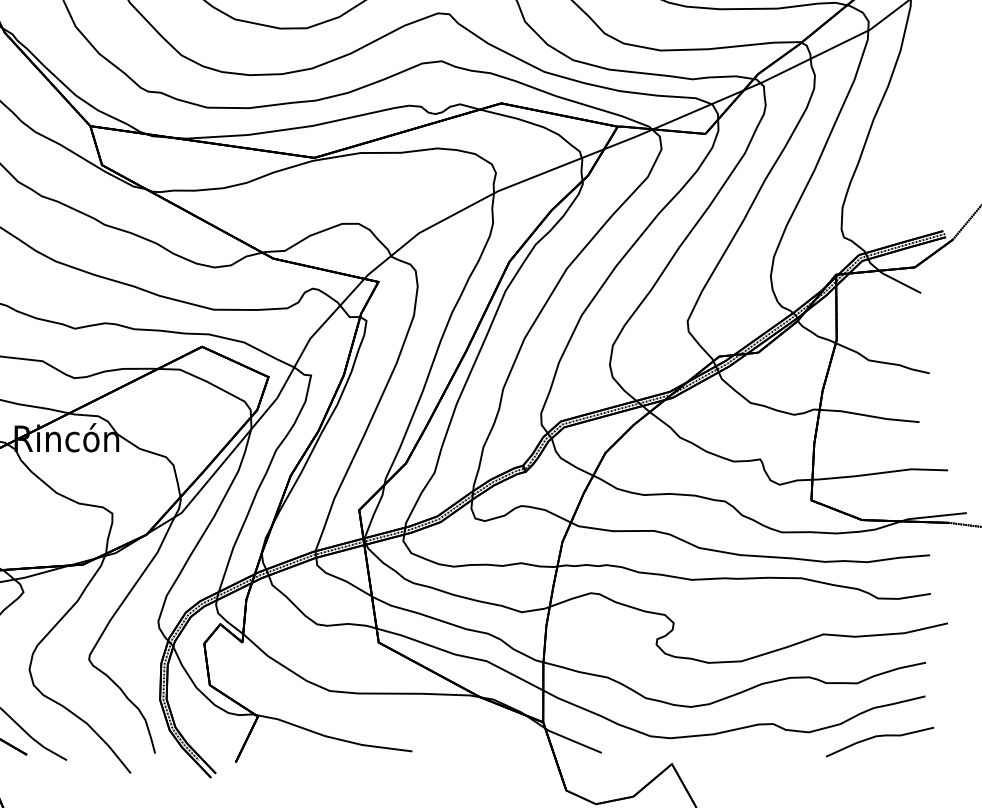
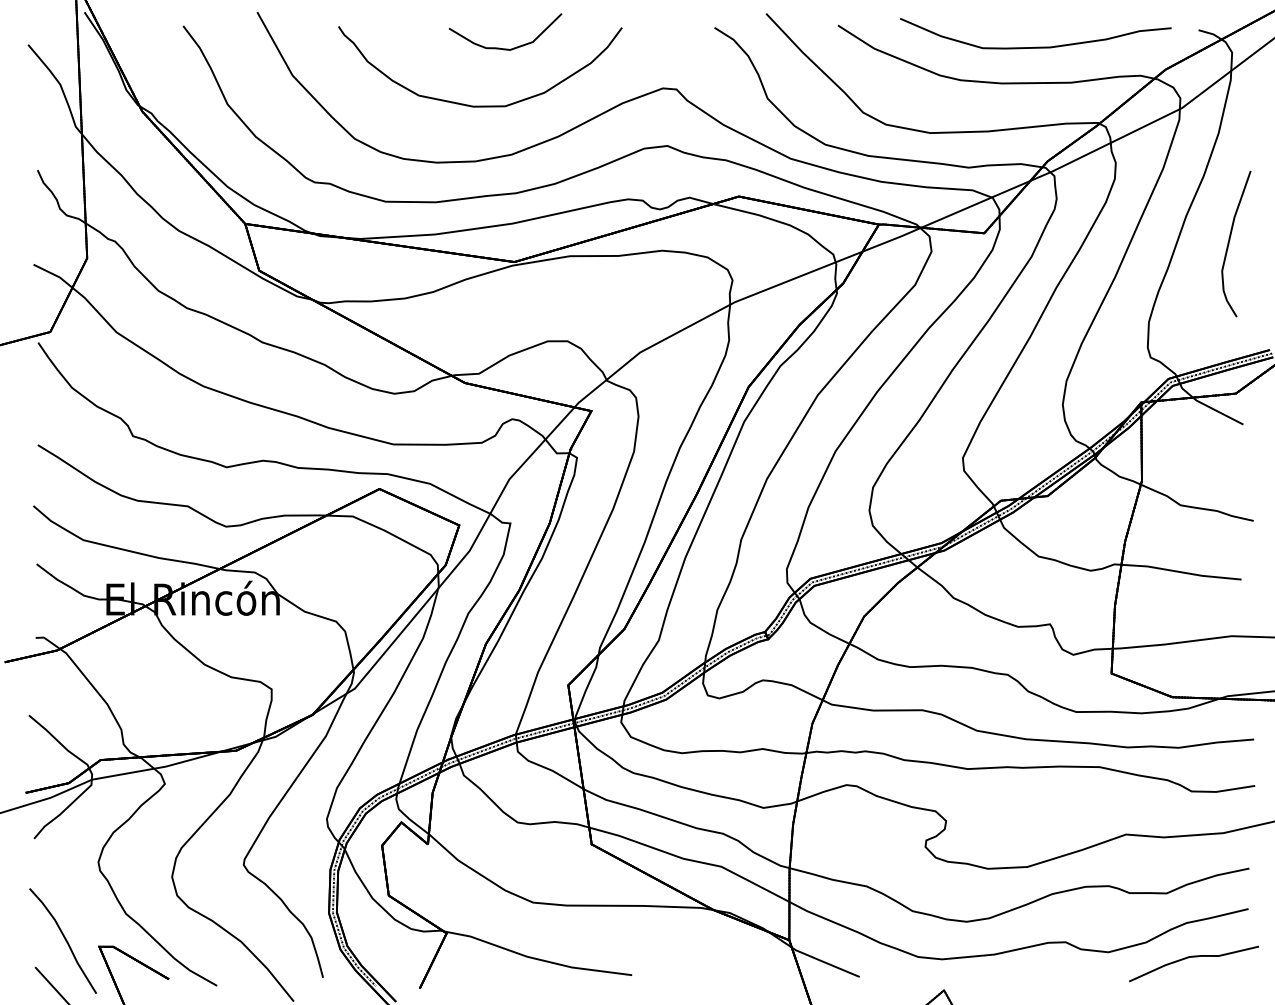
part: (910, 139) -> (1230, 240), added

